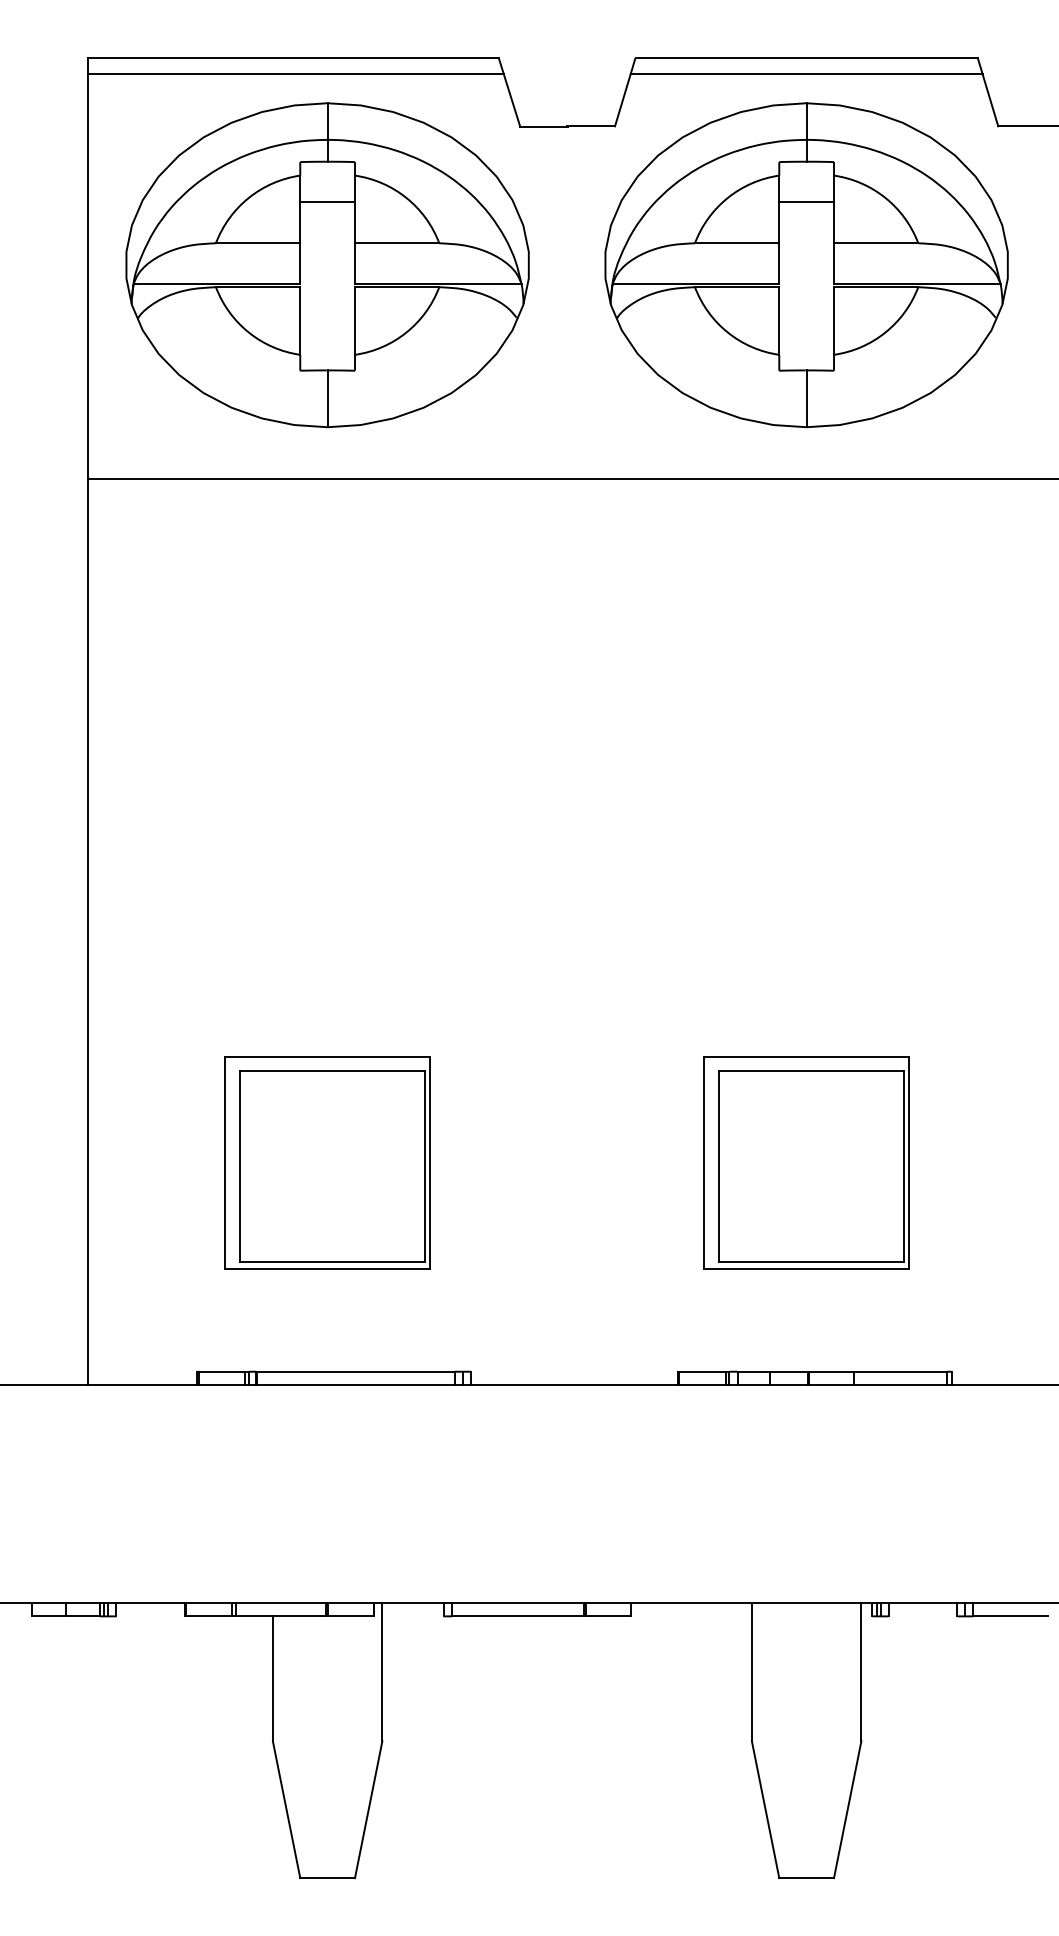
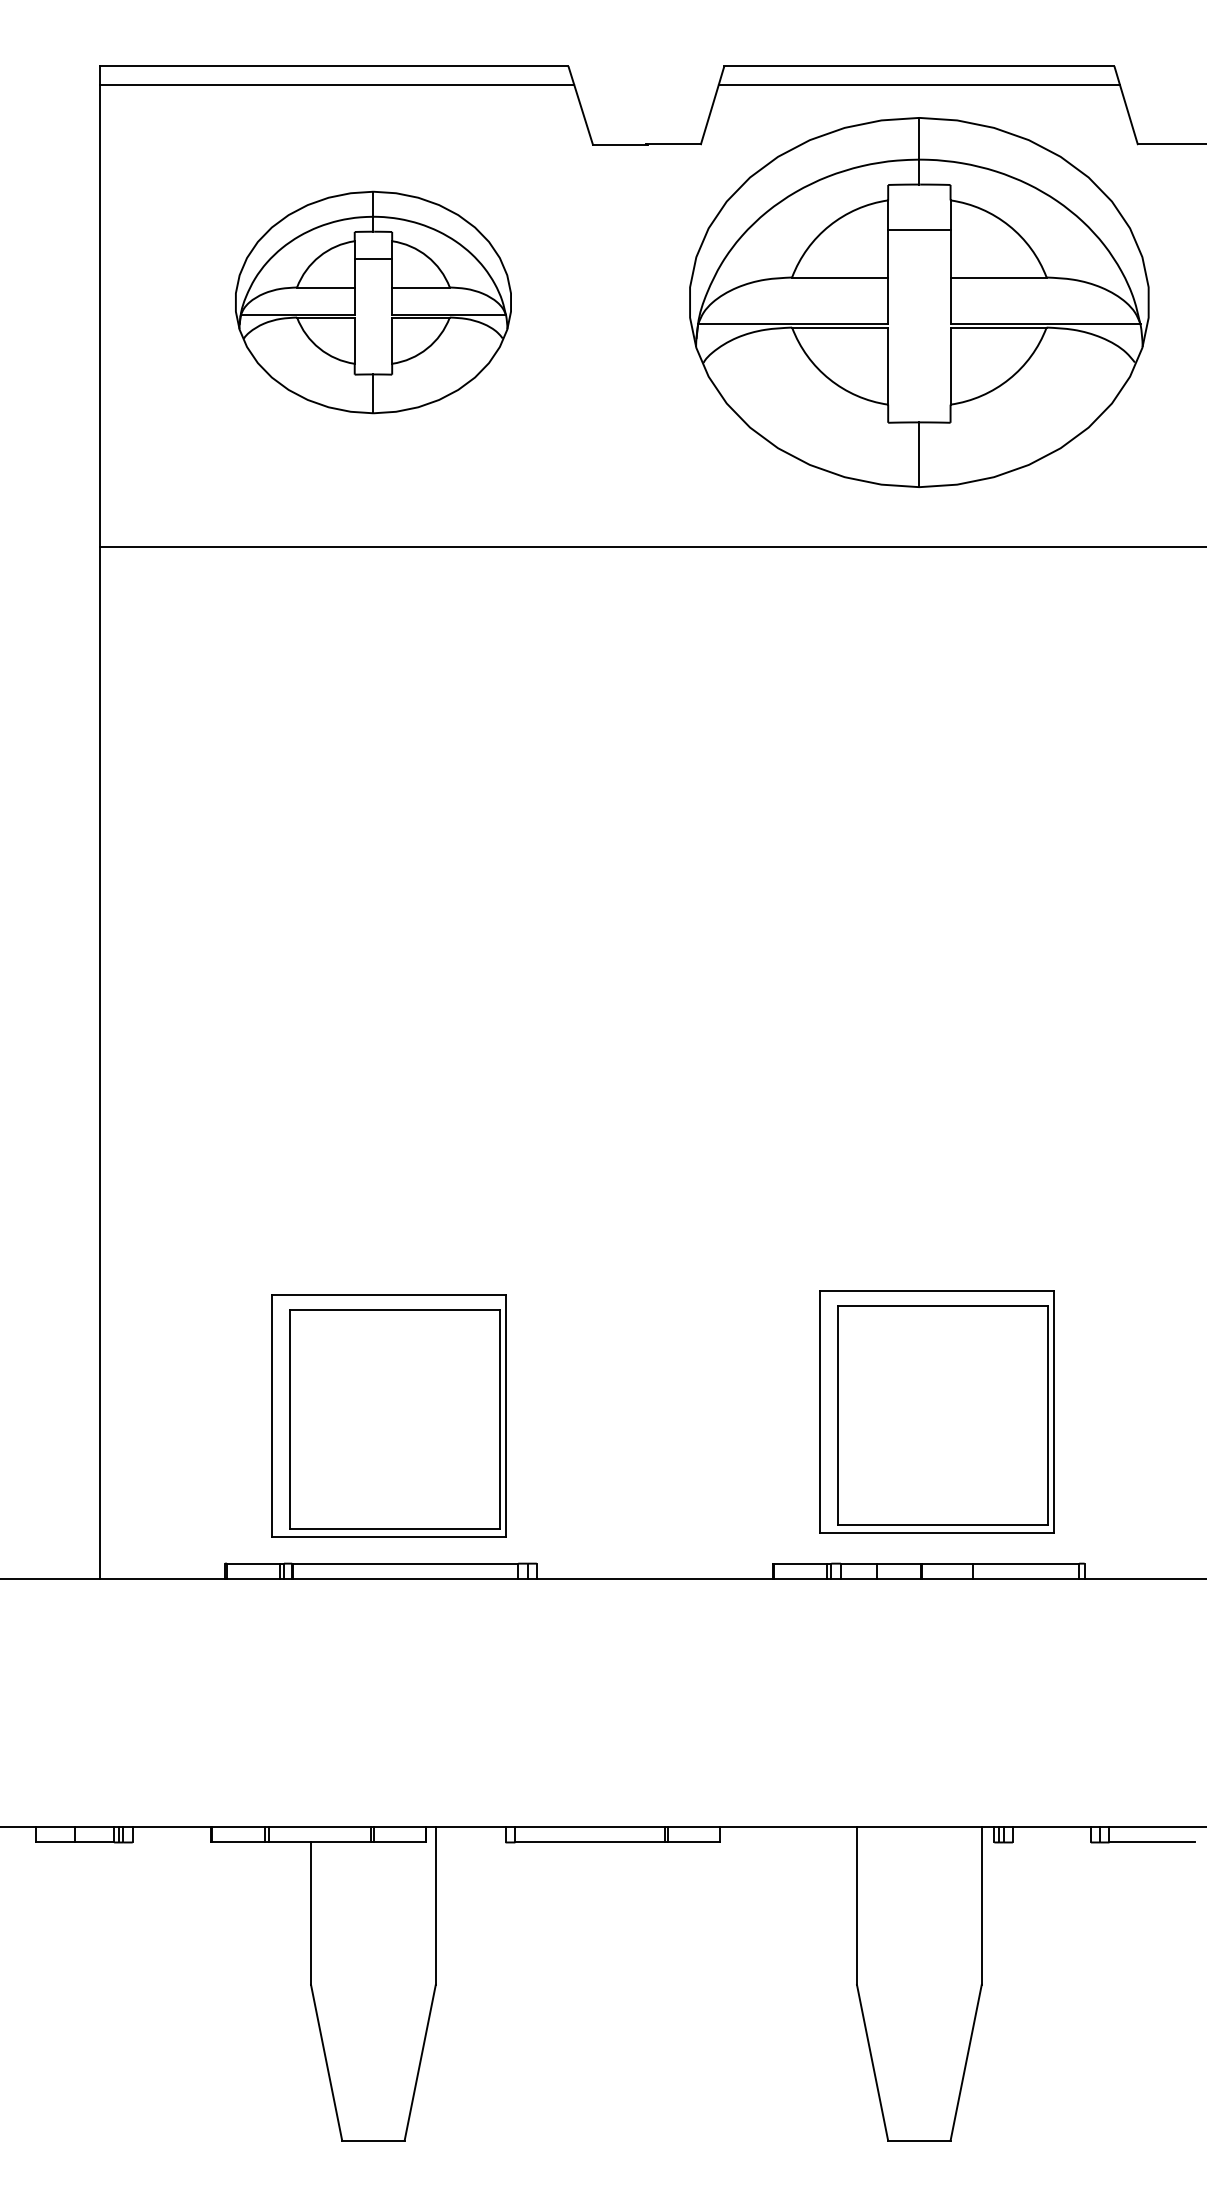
part: (327, 265) -> (373, 302), size x0.6
part: (326, 1162) -> (388, 1415), moved
part: (805, 1162) -> (936, 1411), moved

